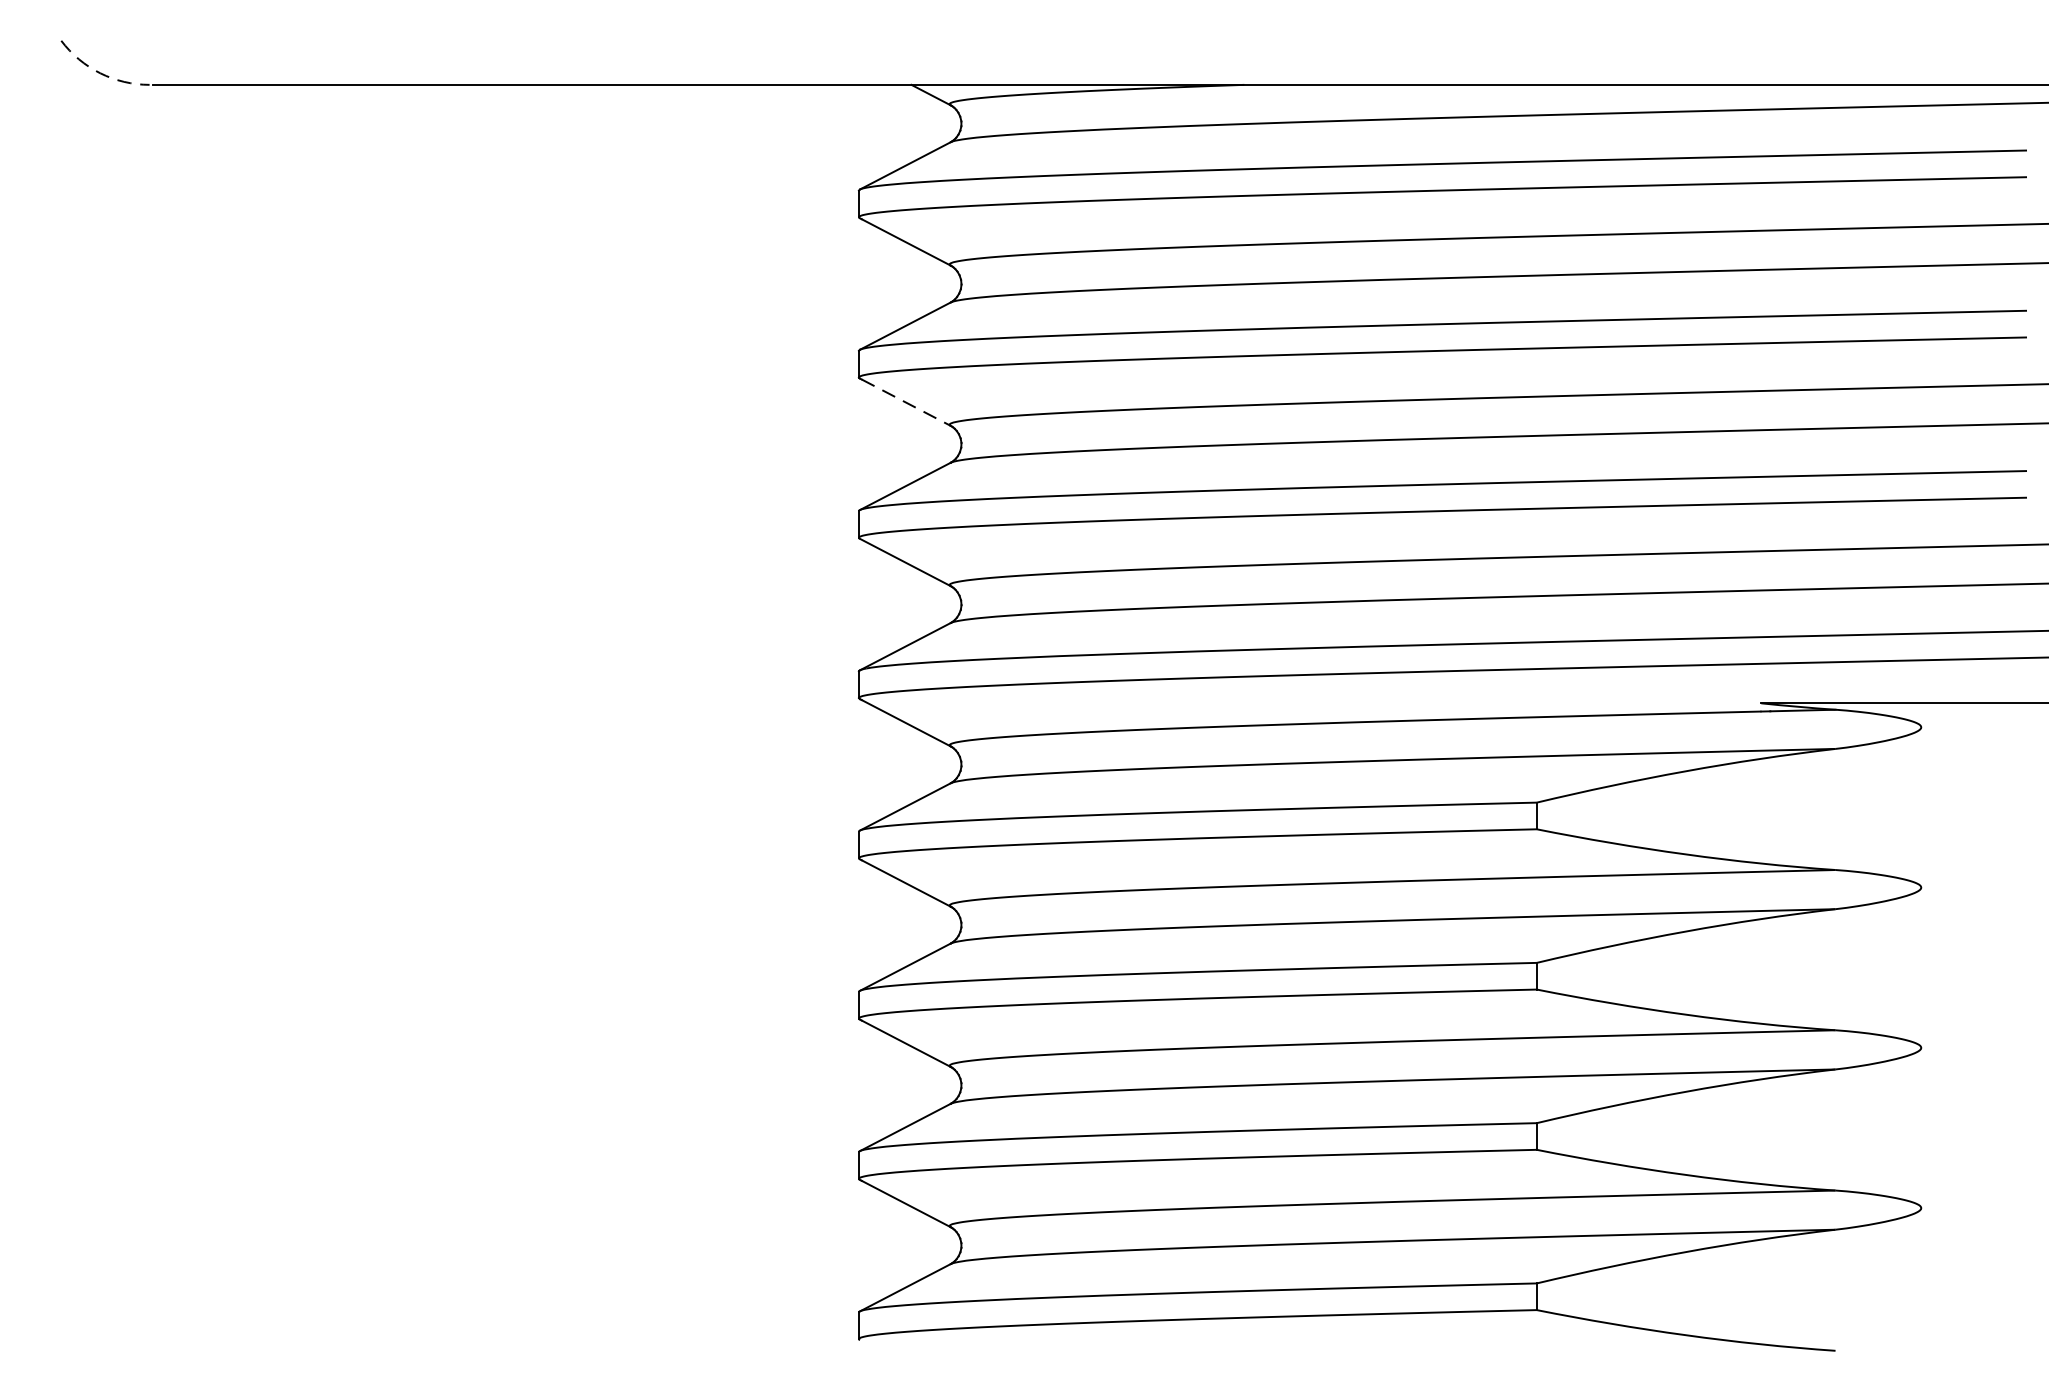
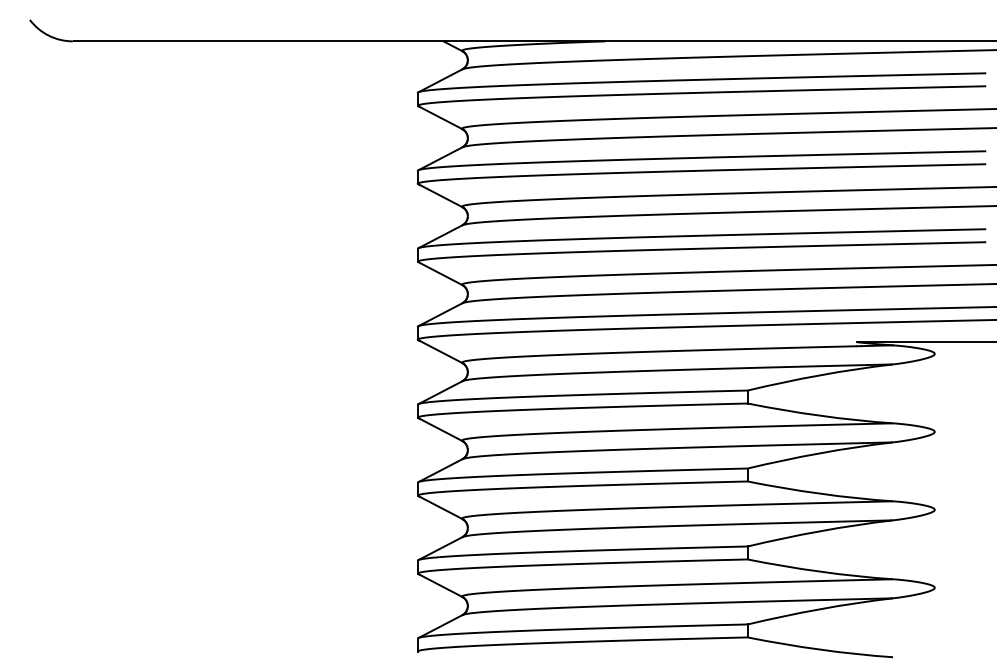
arc: (99, 72) -> (48, 35), dashed -> solid
line: (907, 403) -> (441, 196), dashed -> solid

